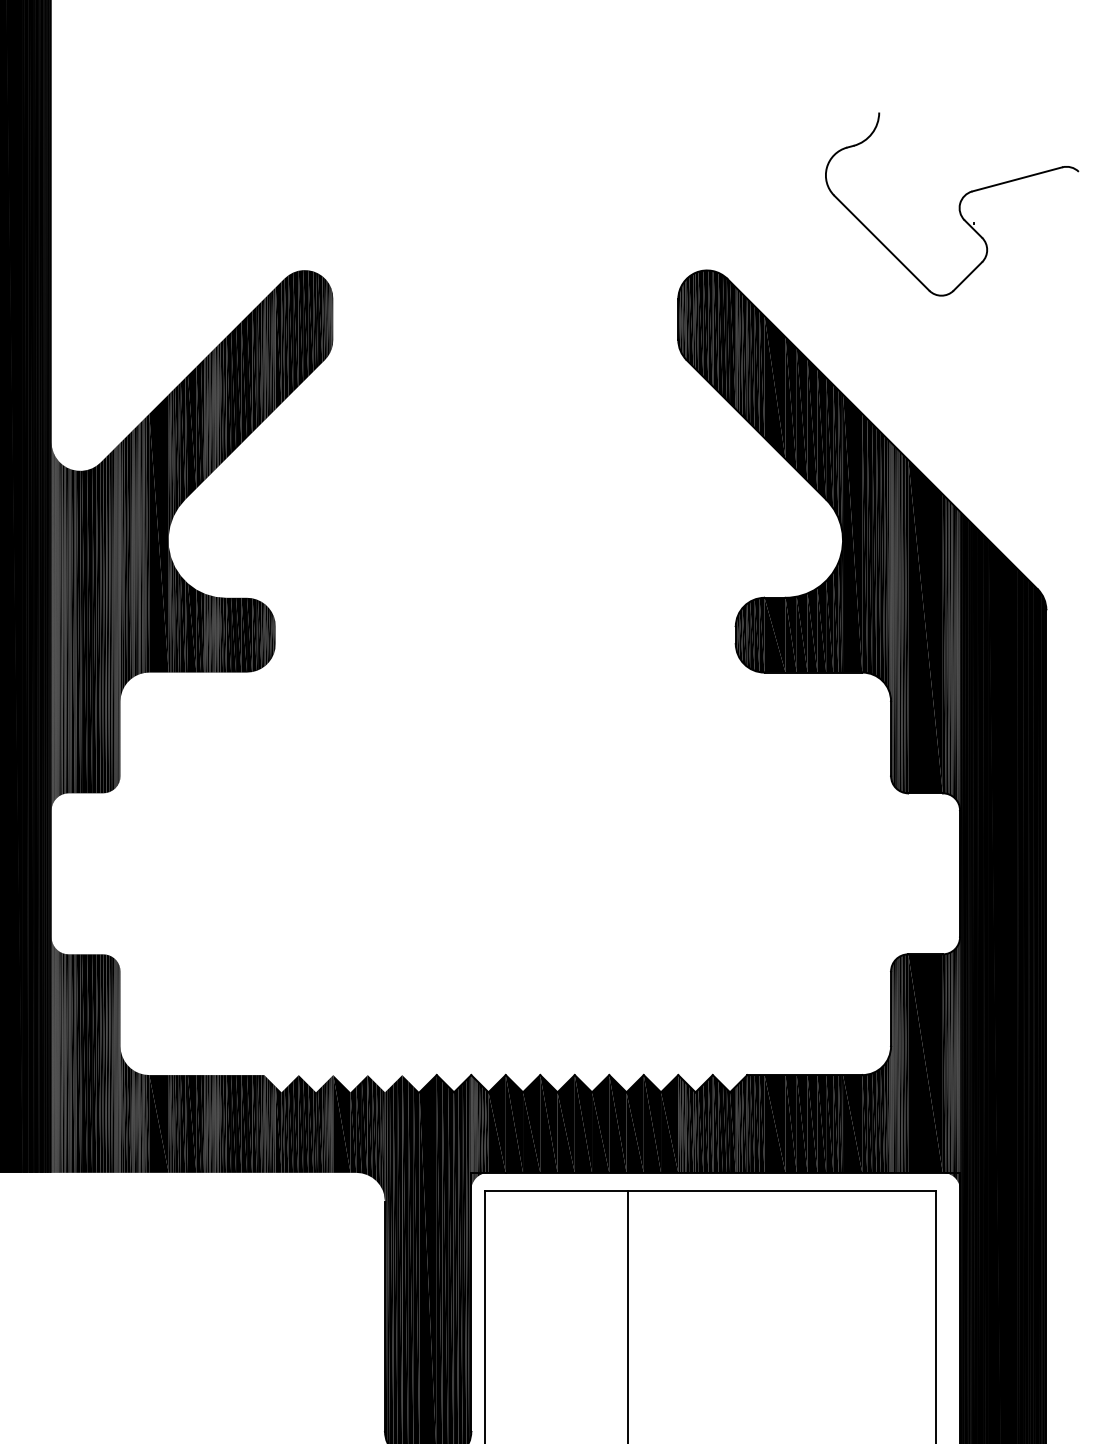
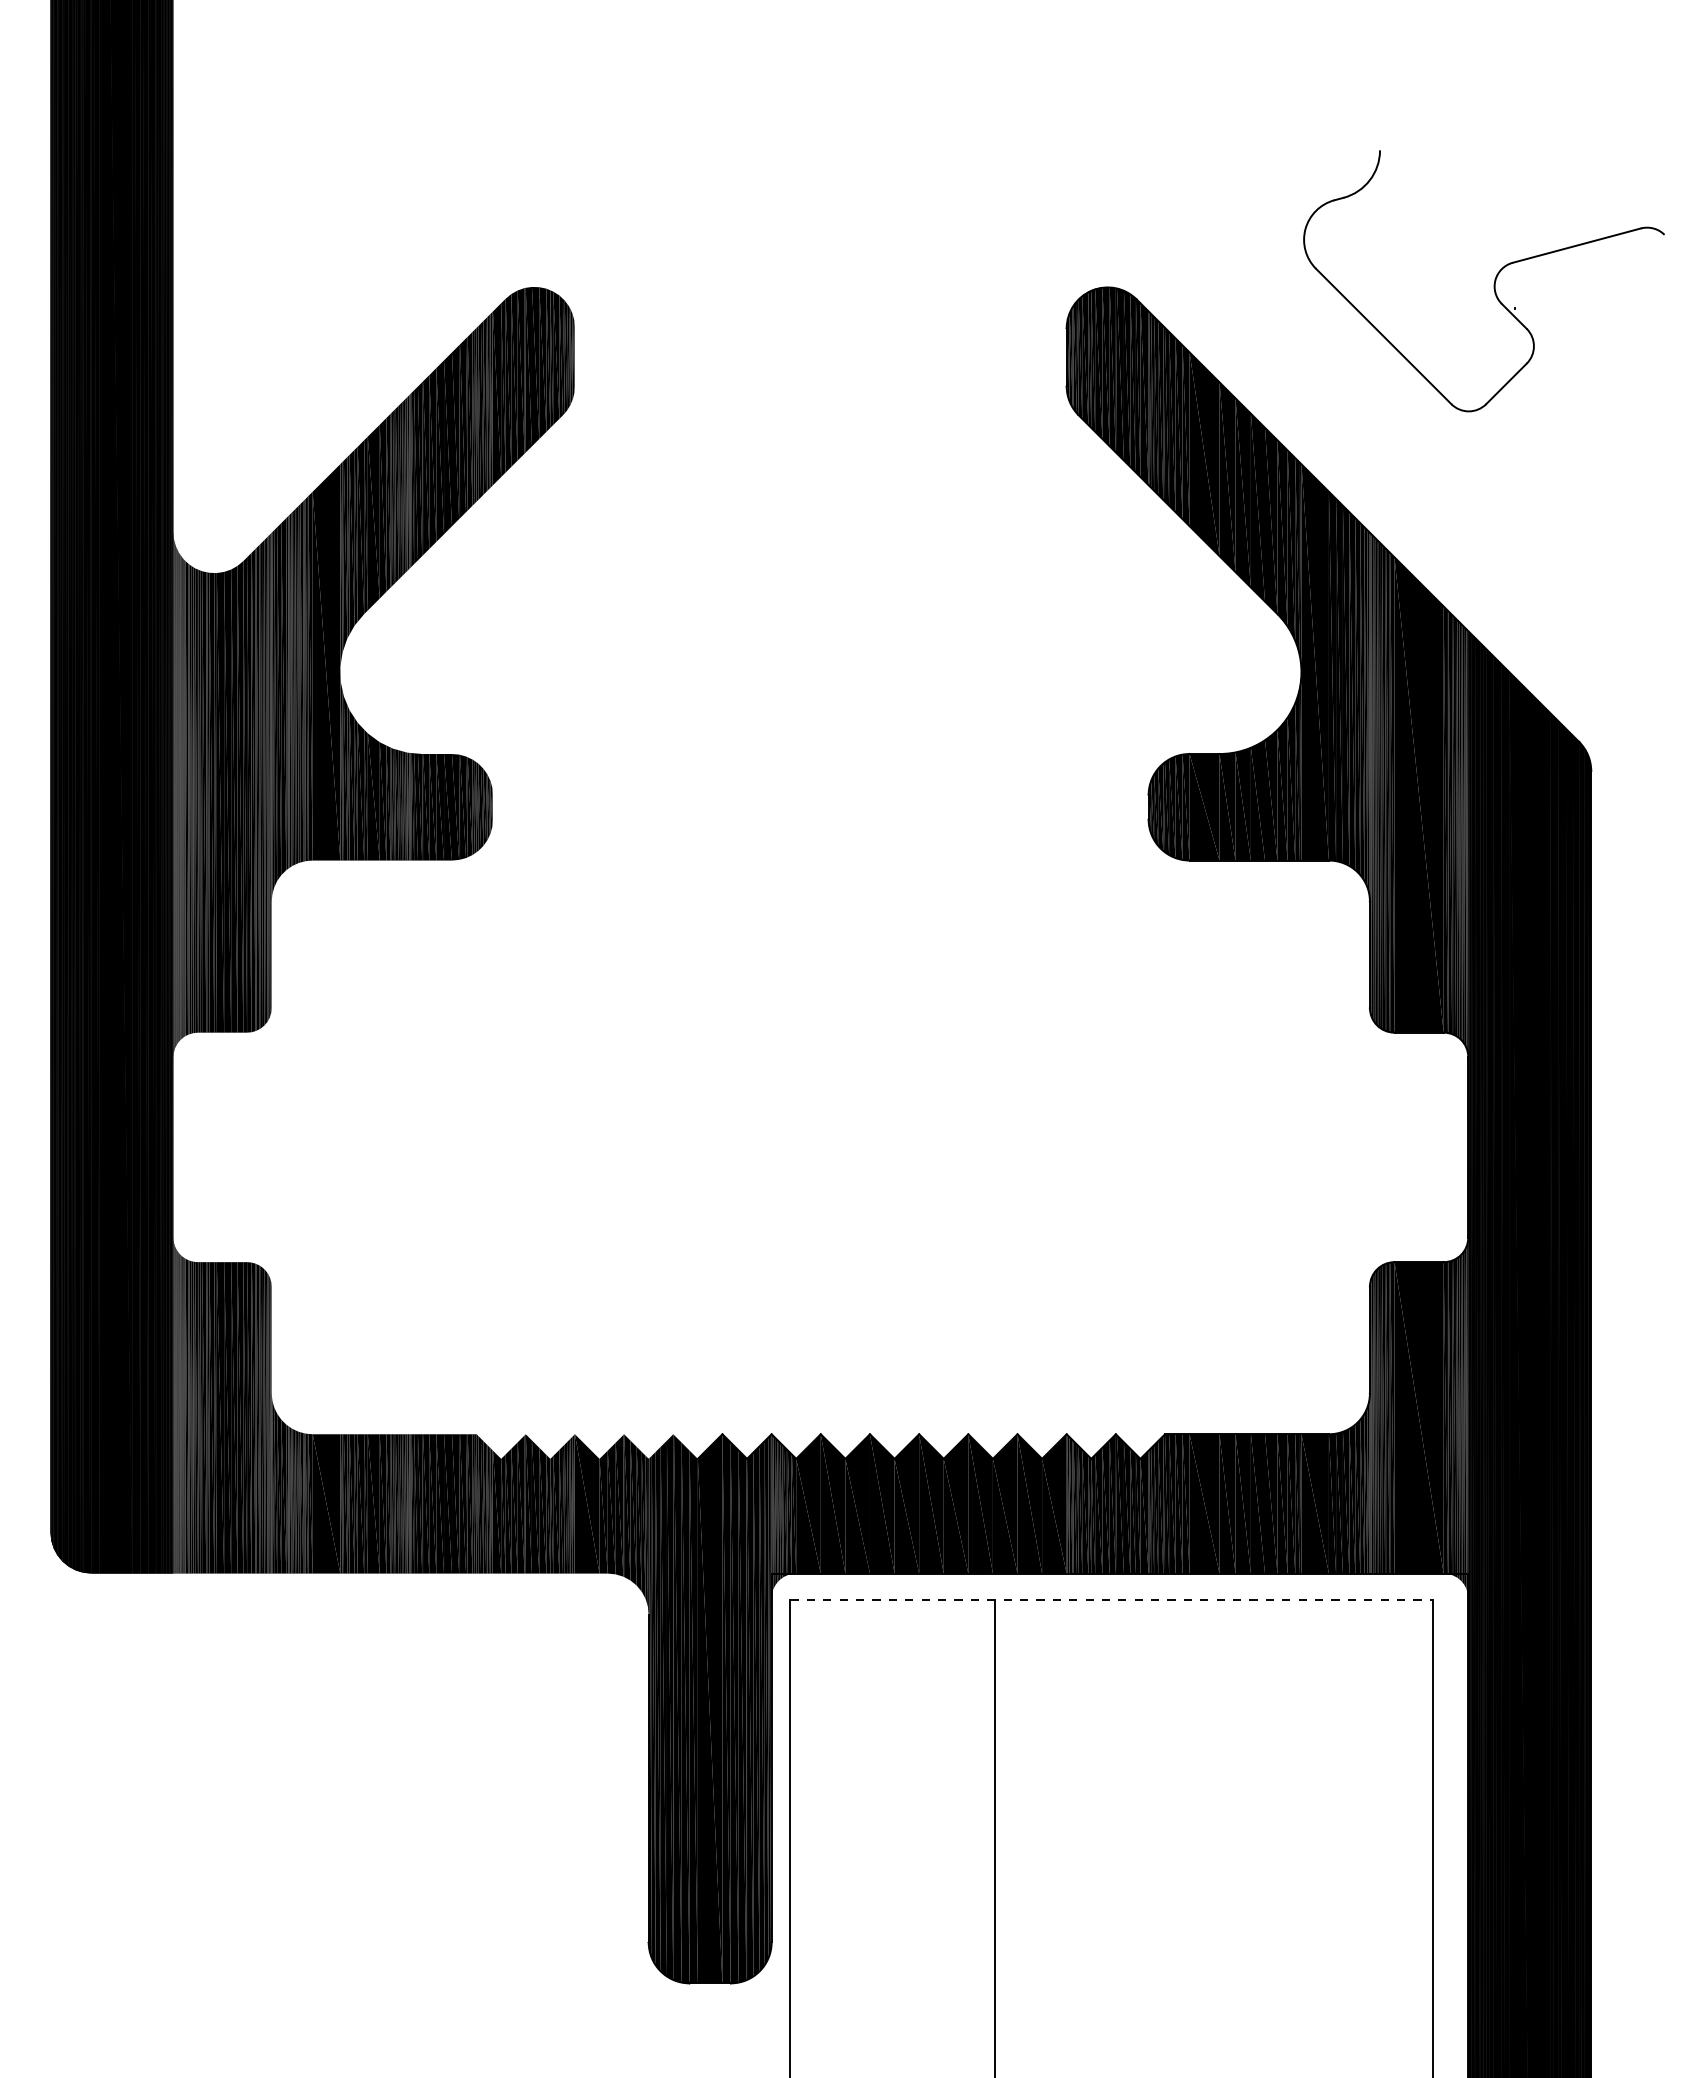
part: (958, 206) -> (1493, 284), moved
line: (710, 1191) -> (1112, 1599), solid -> dashed

